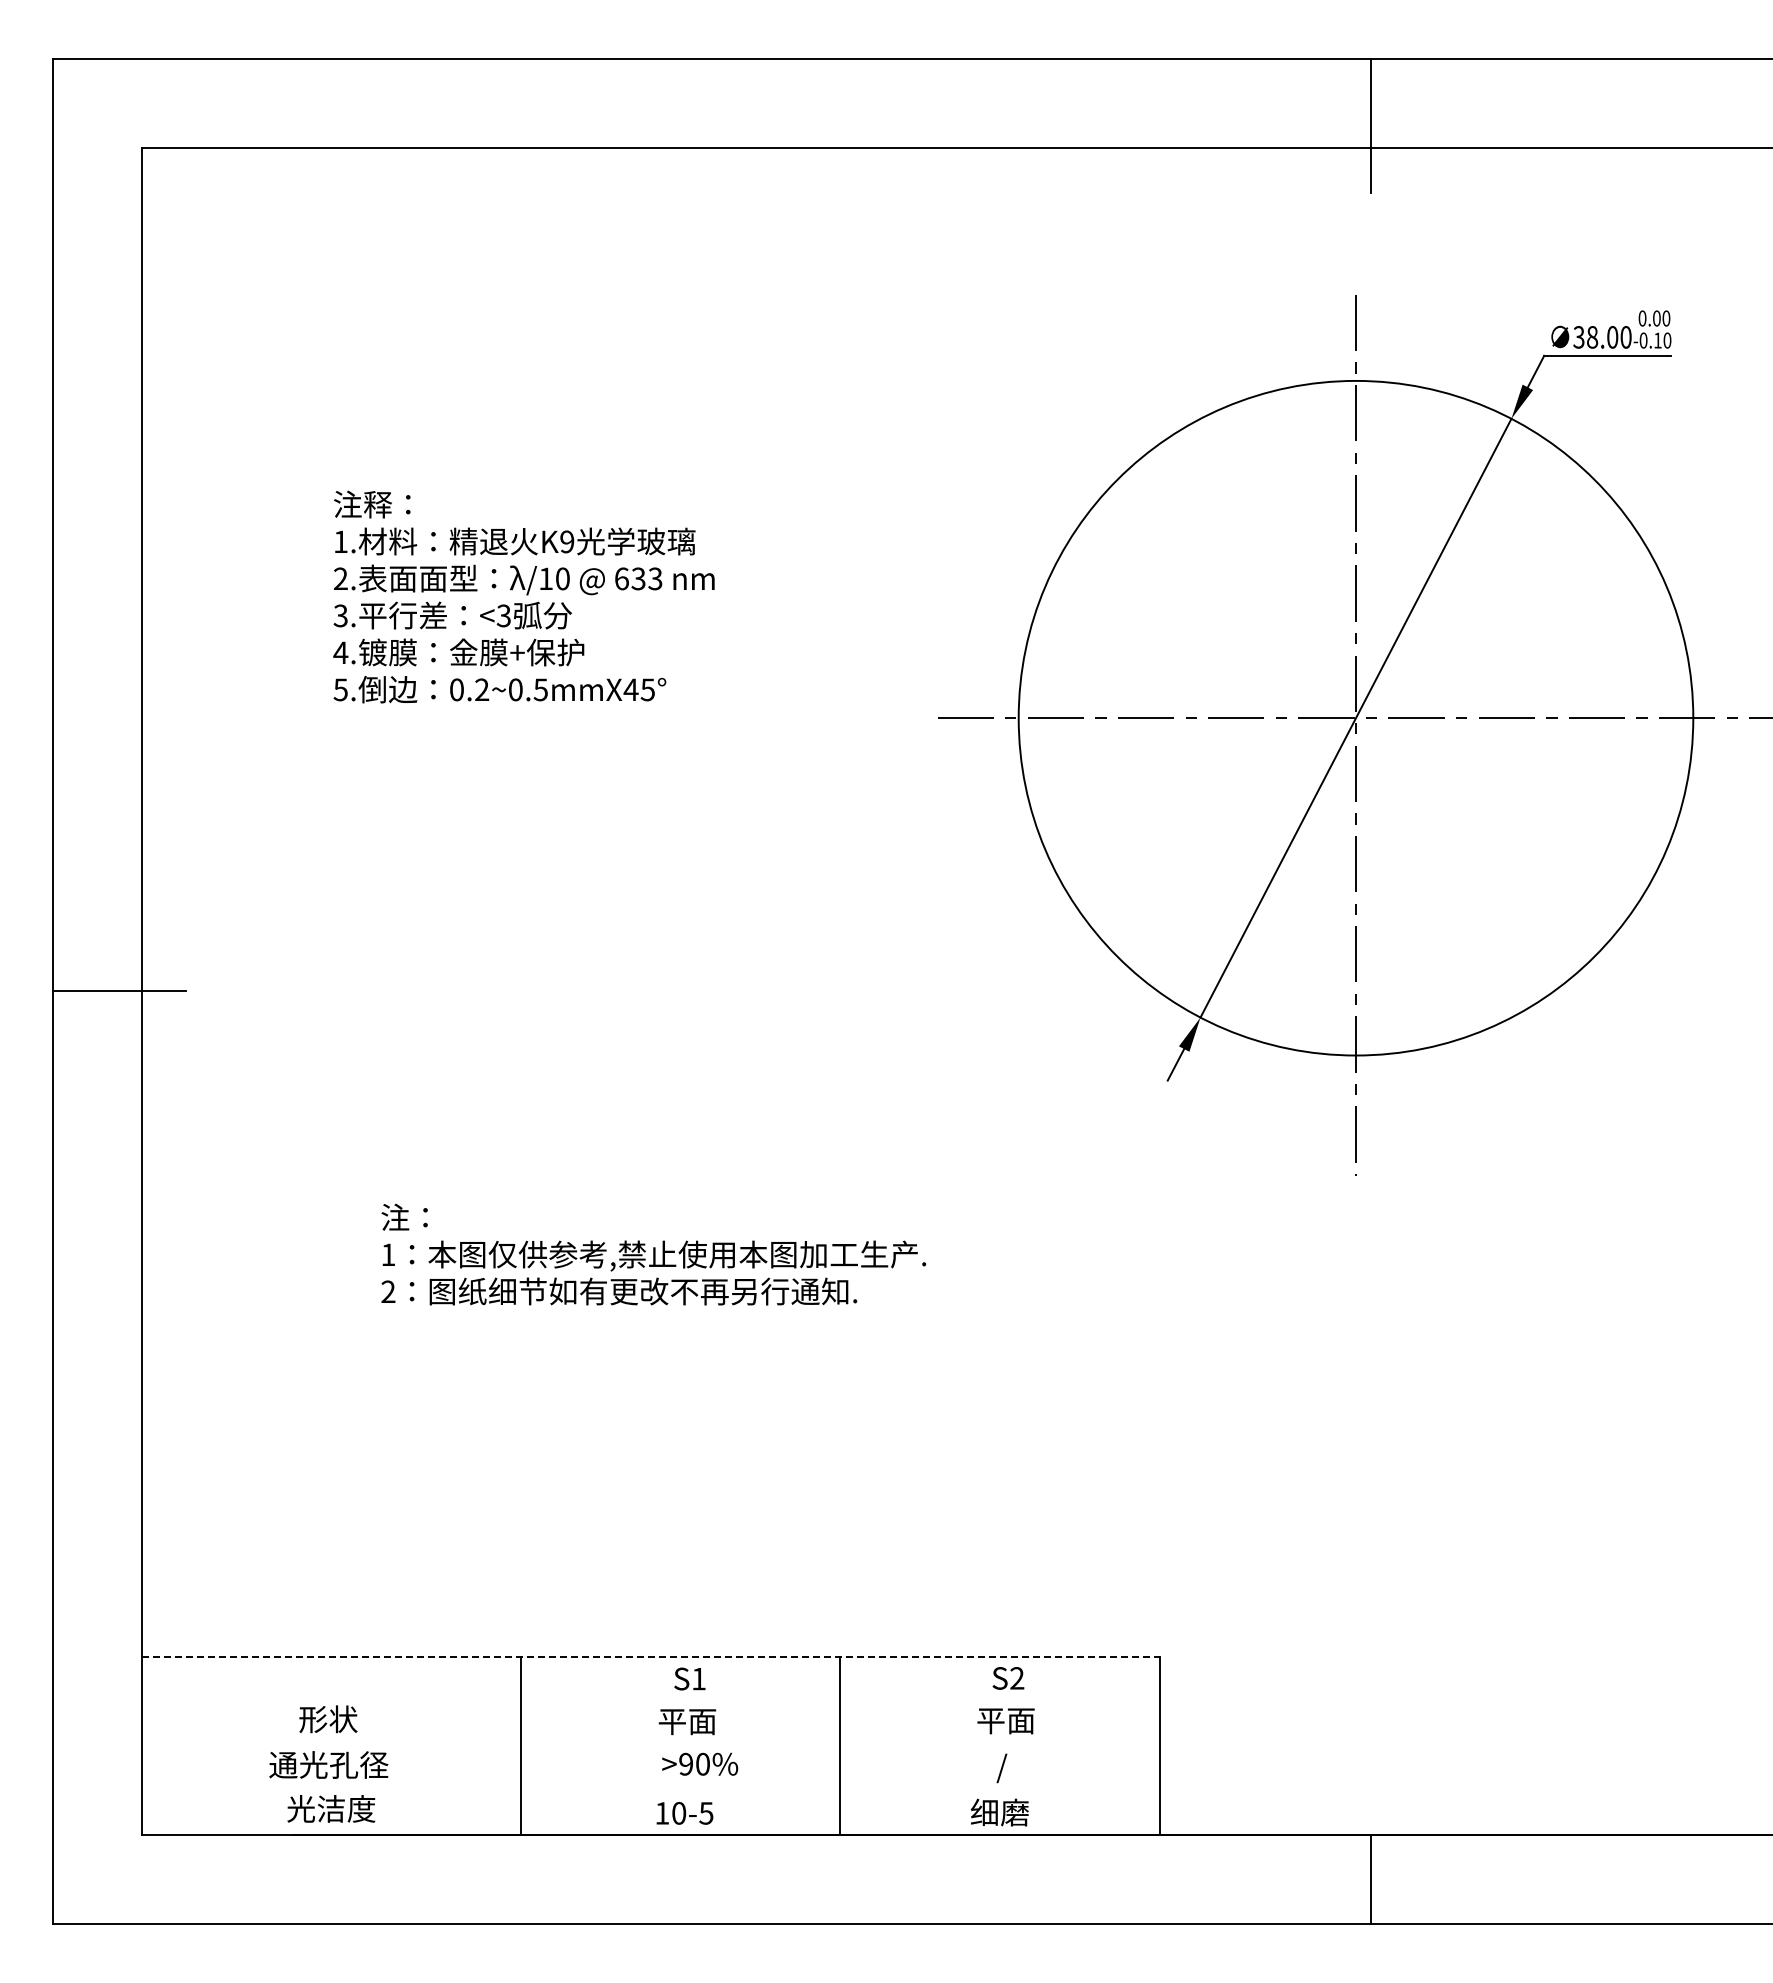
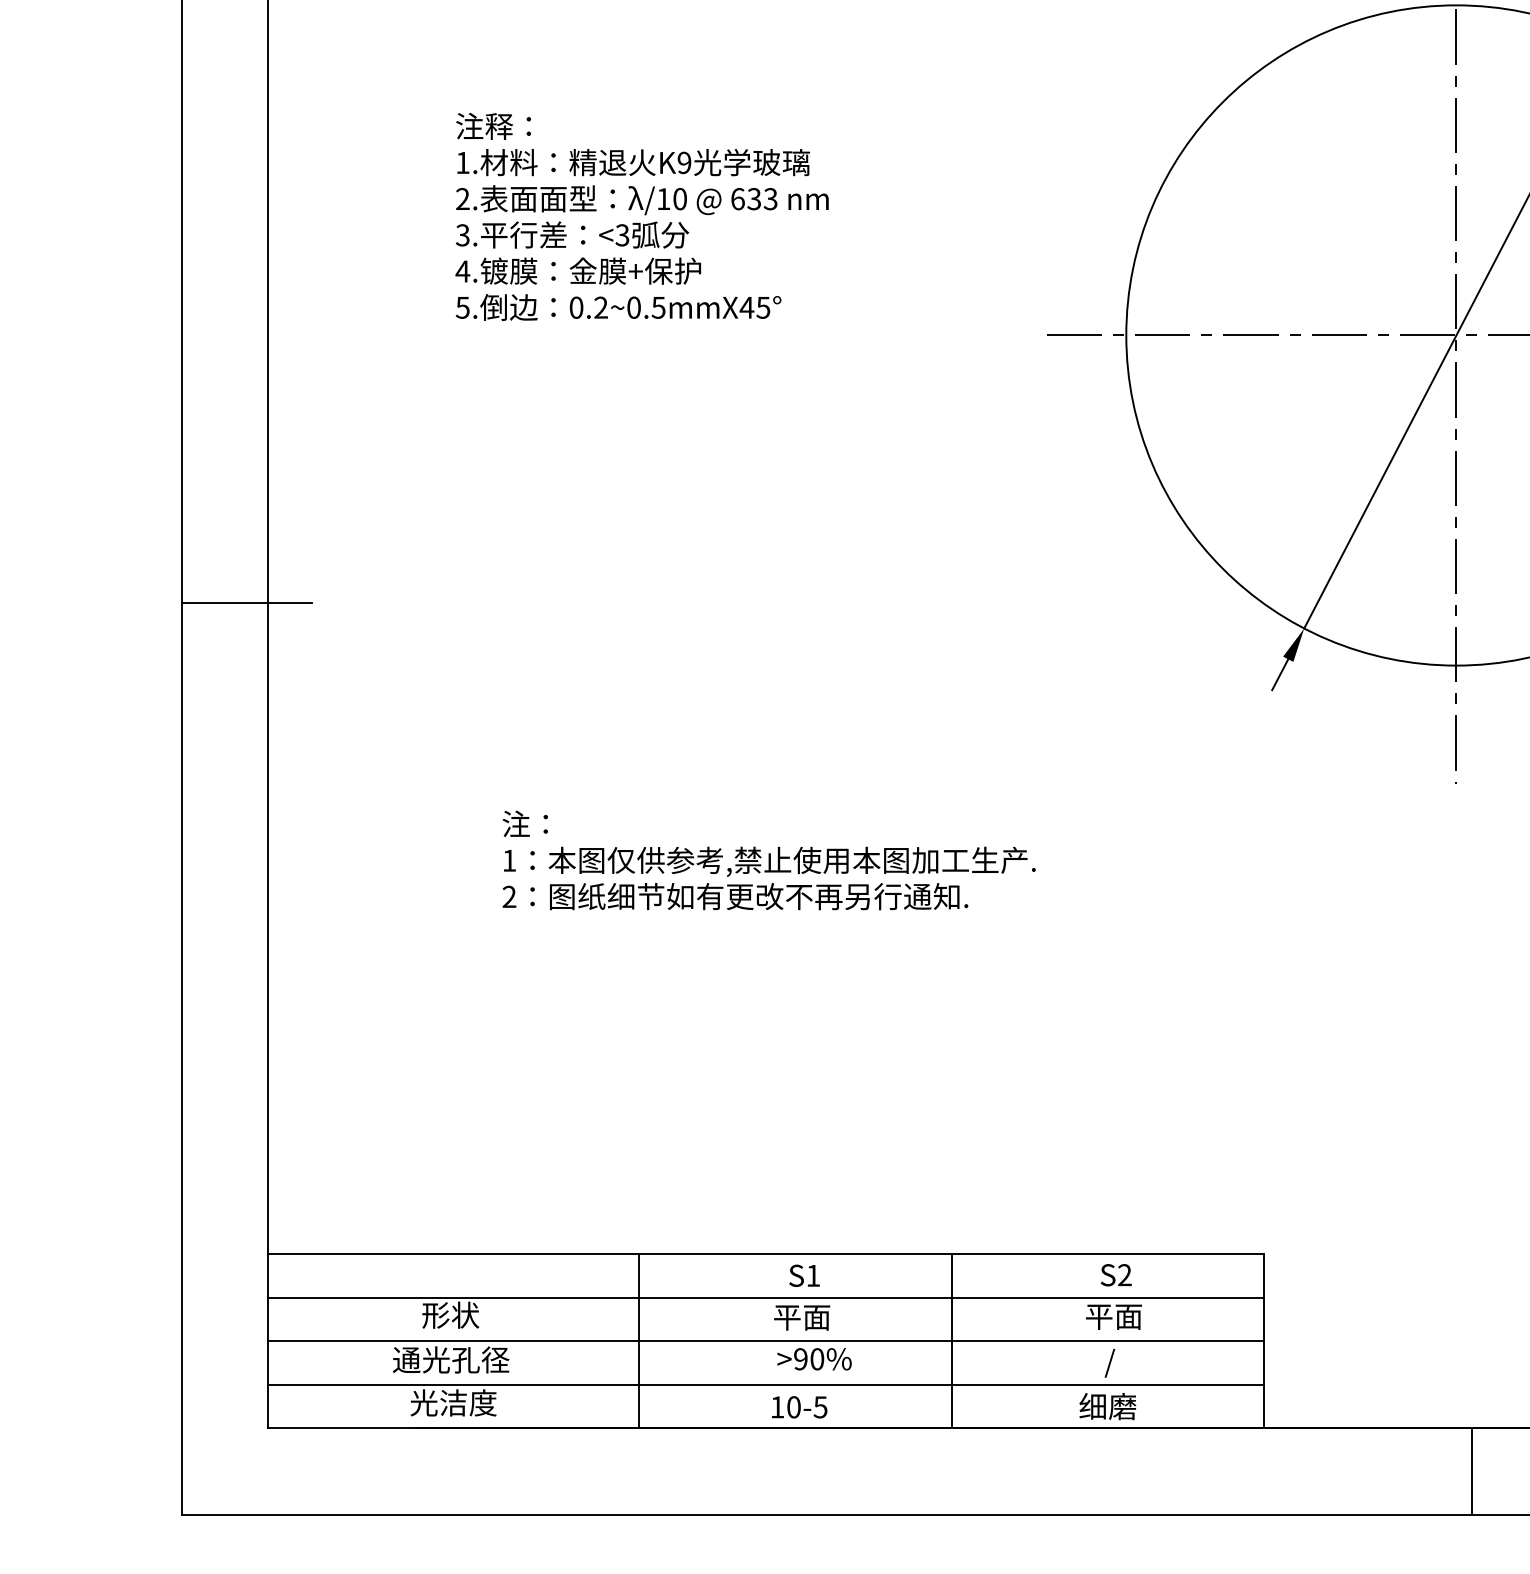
line: (650, 1657) -> (765, 1254), dashed -> solid
line: (650, 1701) -> (765, 1297), added
line: (650, 1745) -> (765, 1340), added
line: (650, 1790) -> (765, 1384), added

